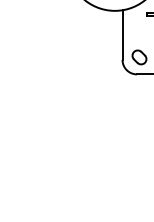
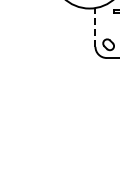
line: (122, 33) -> (95, 26), solid -> dashed

